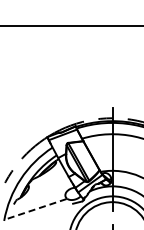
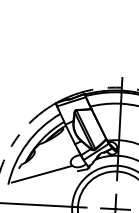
line: (37, 208) -> (42, 173), dashed -> solid

